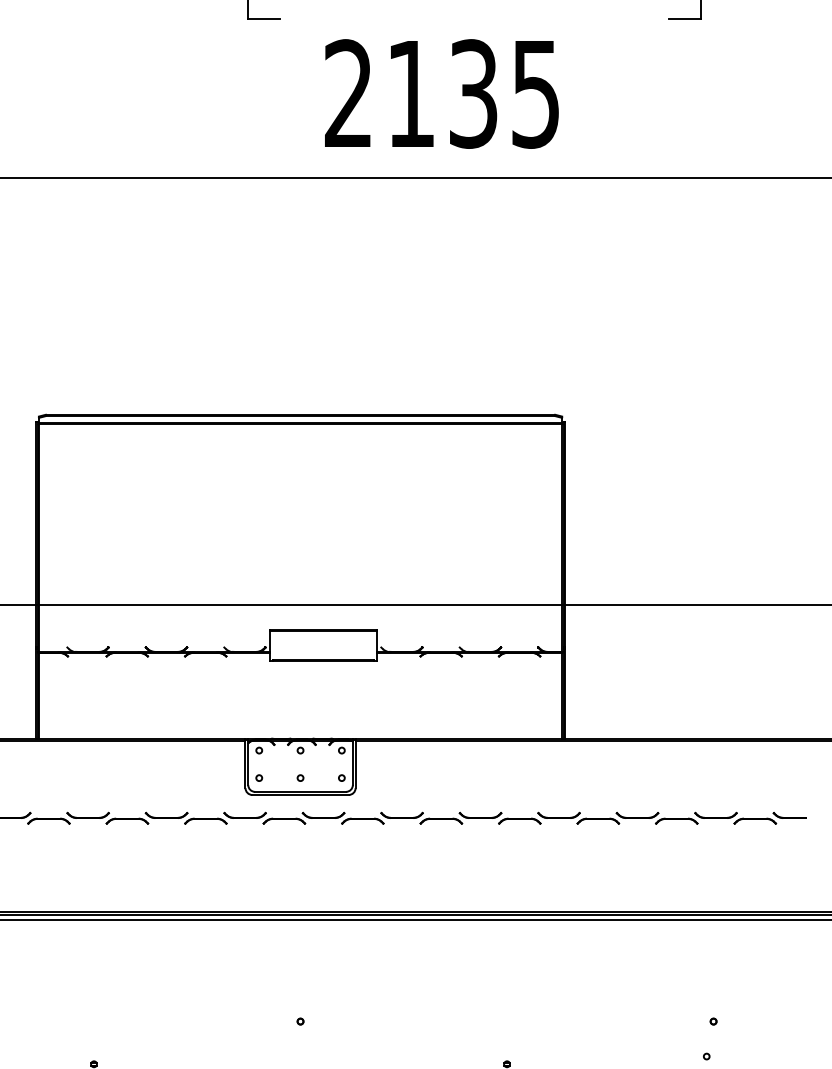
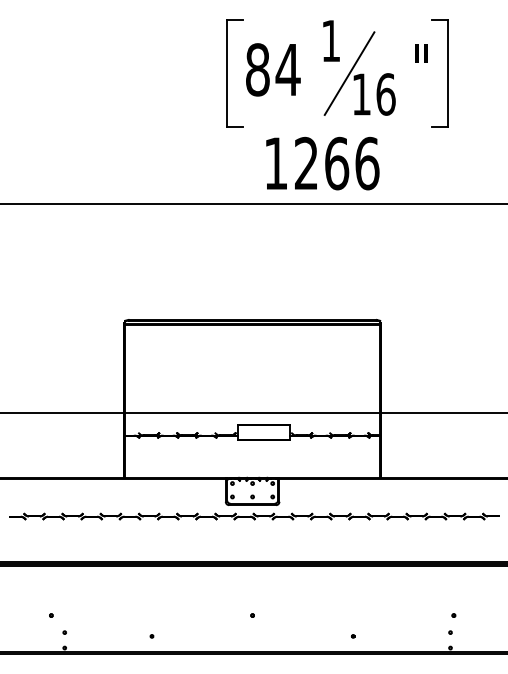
text: (441, 93) -> (321, 163), 2135 -> 1266

